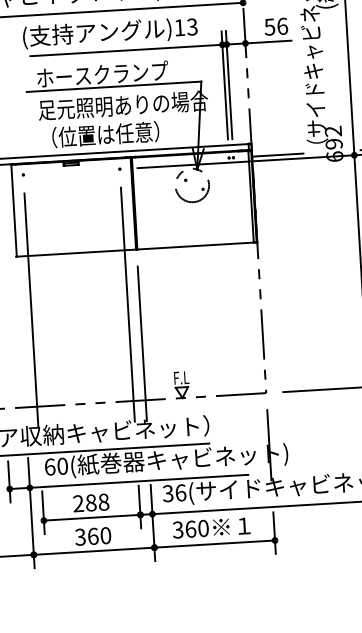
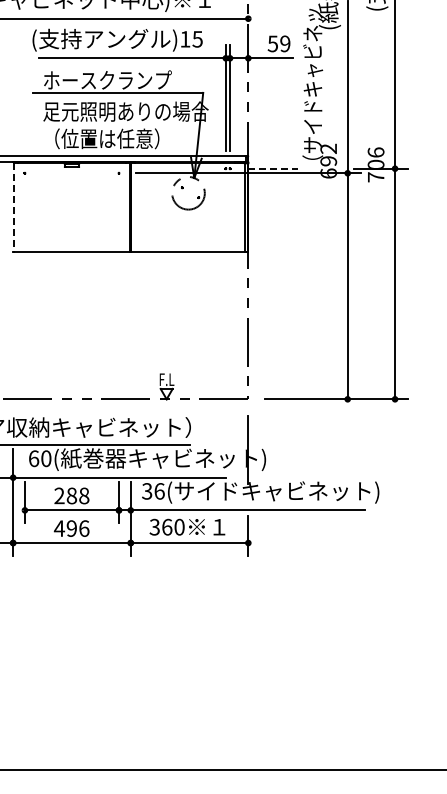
text: (282, 25) -> (285, 43), 56 -> 59
text: (192, 26) -> (197, 38), )13 -> )15
line: (277, 154) -> (273, 168), solid -> dashed
line: (13, 210) -> (13, 207), solid -> dashed
line: (128, 304) -> (119, 305), removed
line: (30, 310) -> (24, 305), removed
line: (142, 343) -> (130, 343), removed
text: (92, 536) -> (71, 528), 360 -> 496

